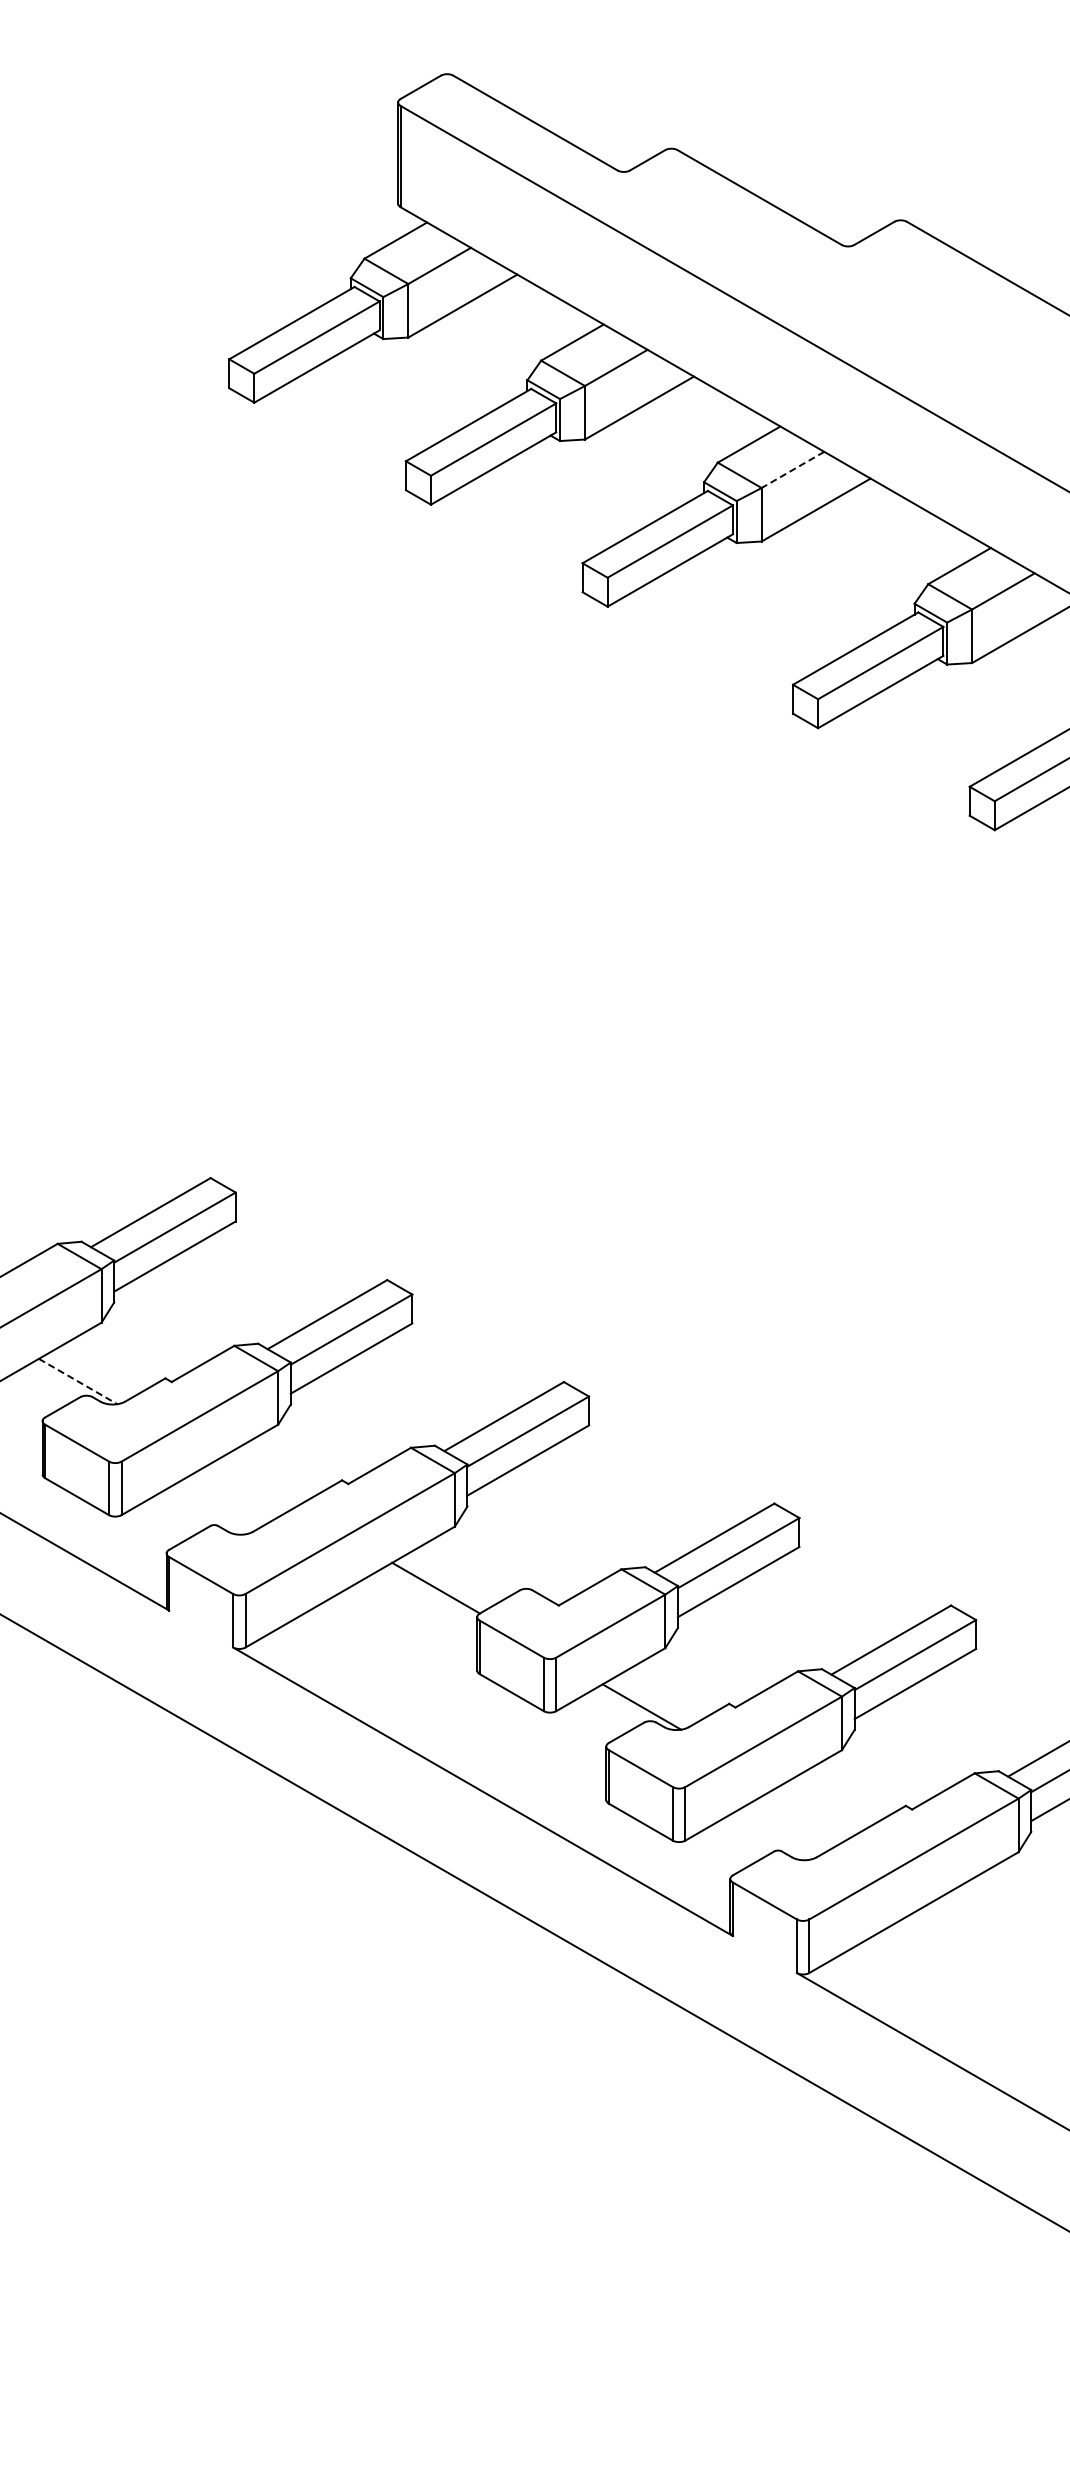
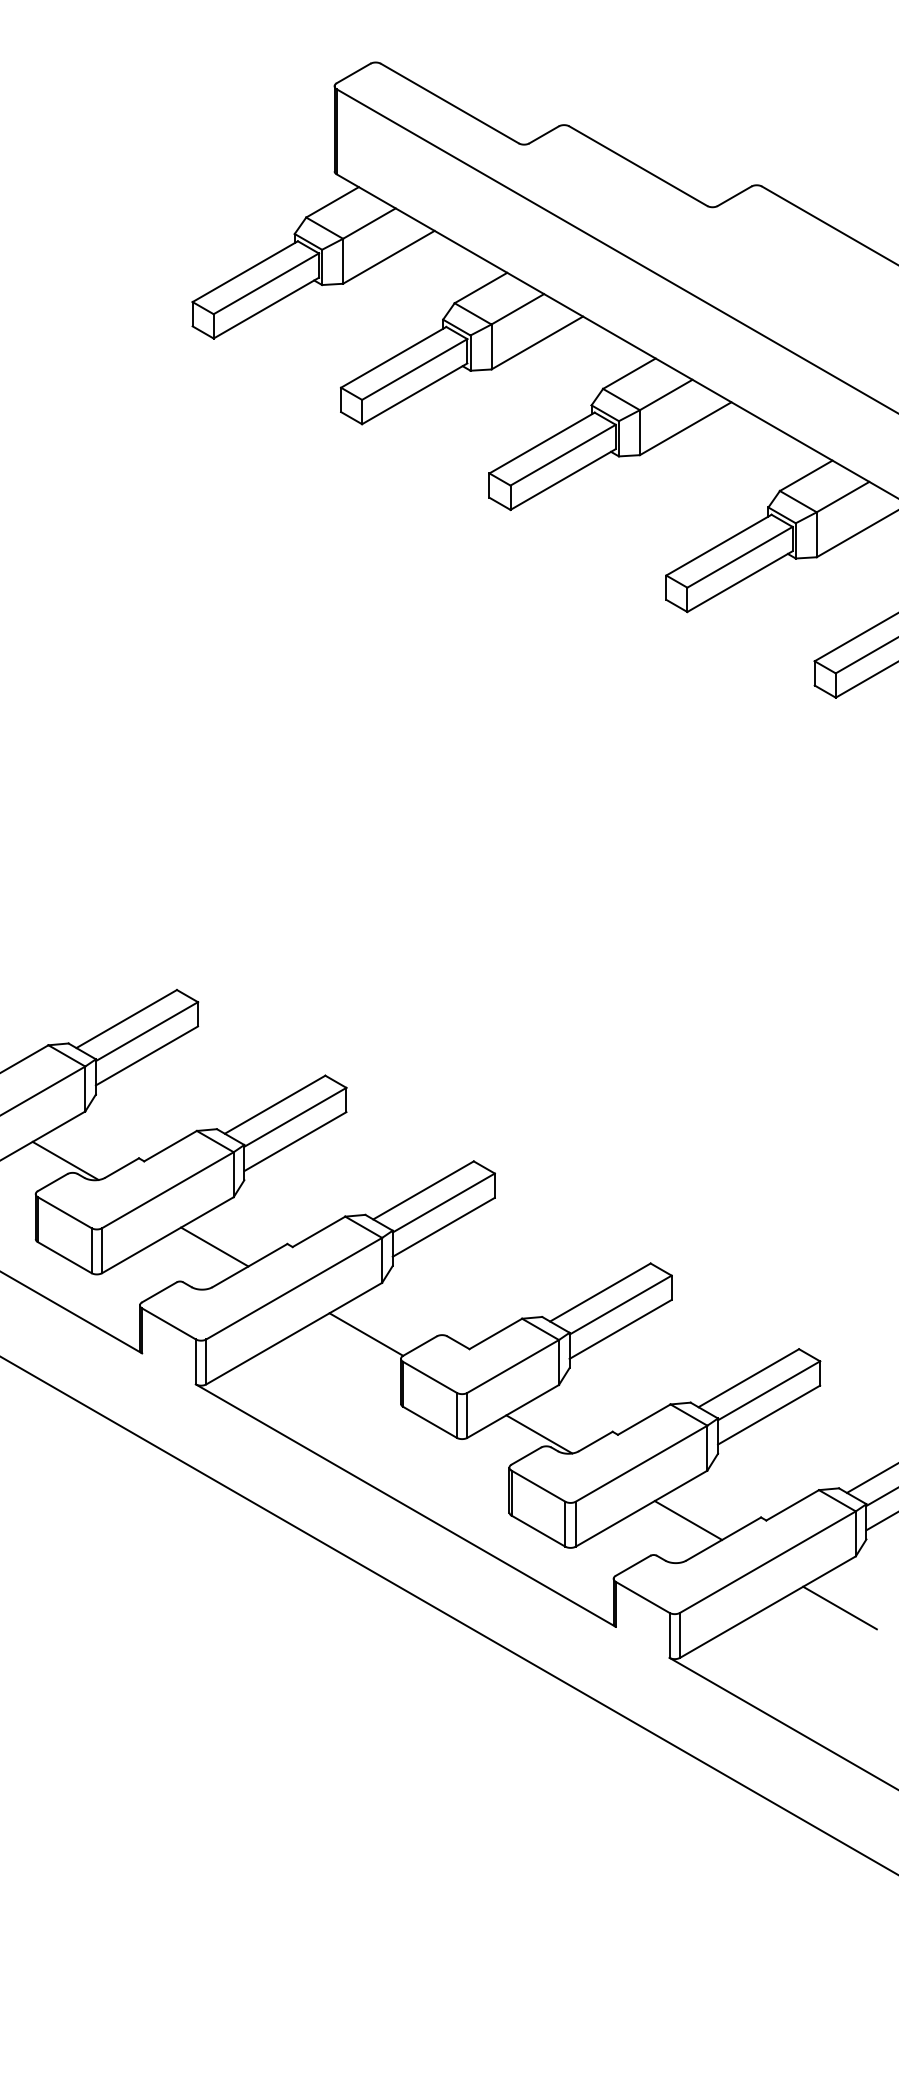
line: (792, 470) -> (665, 395), dashed -> solid
line: (78, 1381) -> (65, 1160), dashed -> solid
line: (255, 1483) -> (214, 1246), added
line: (819, 1809) -> (688, 1520), added
line: (999, 1913) -> (839, 1607), added

